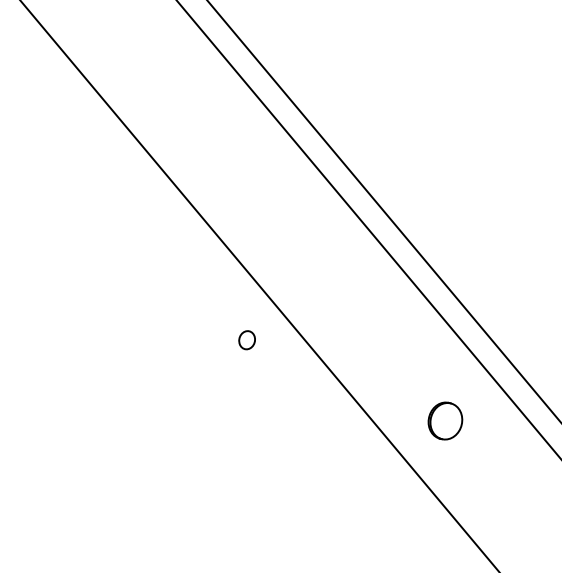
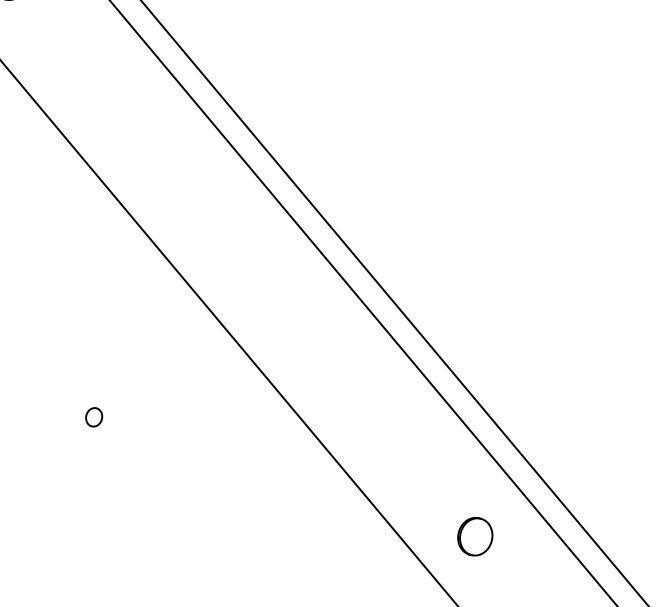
part: (247, 340) -> (94, 417), moved
part: (445, 420) -> (475, 536), moved

